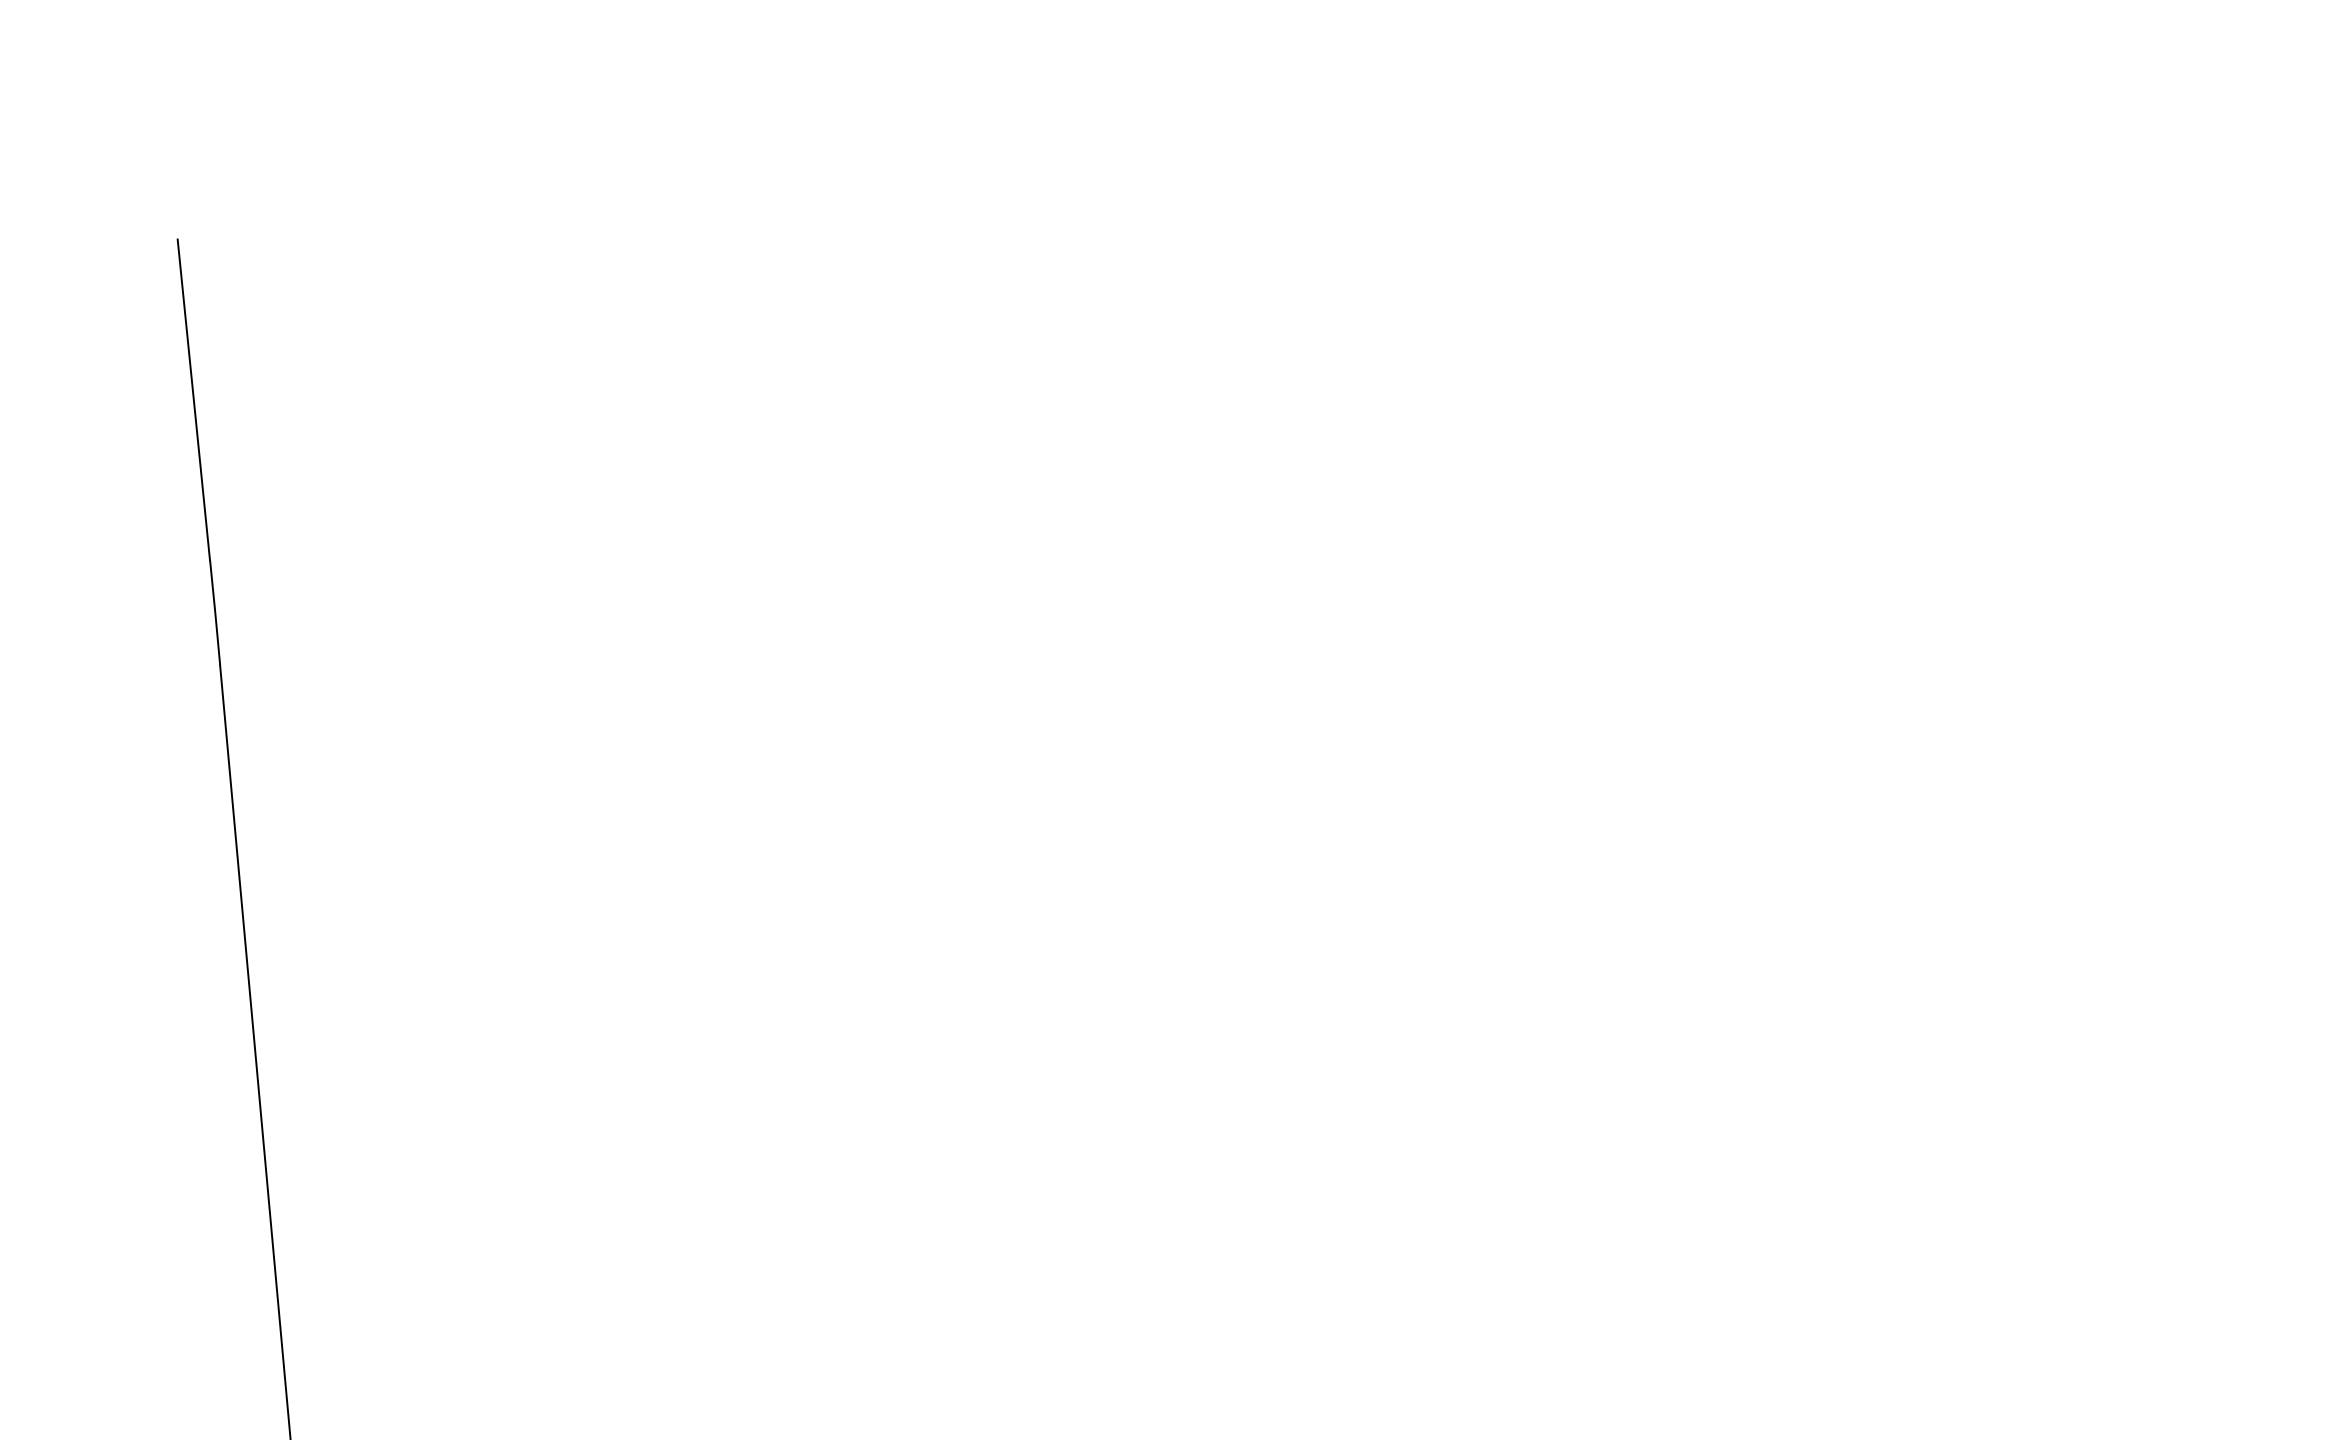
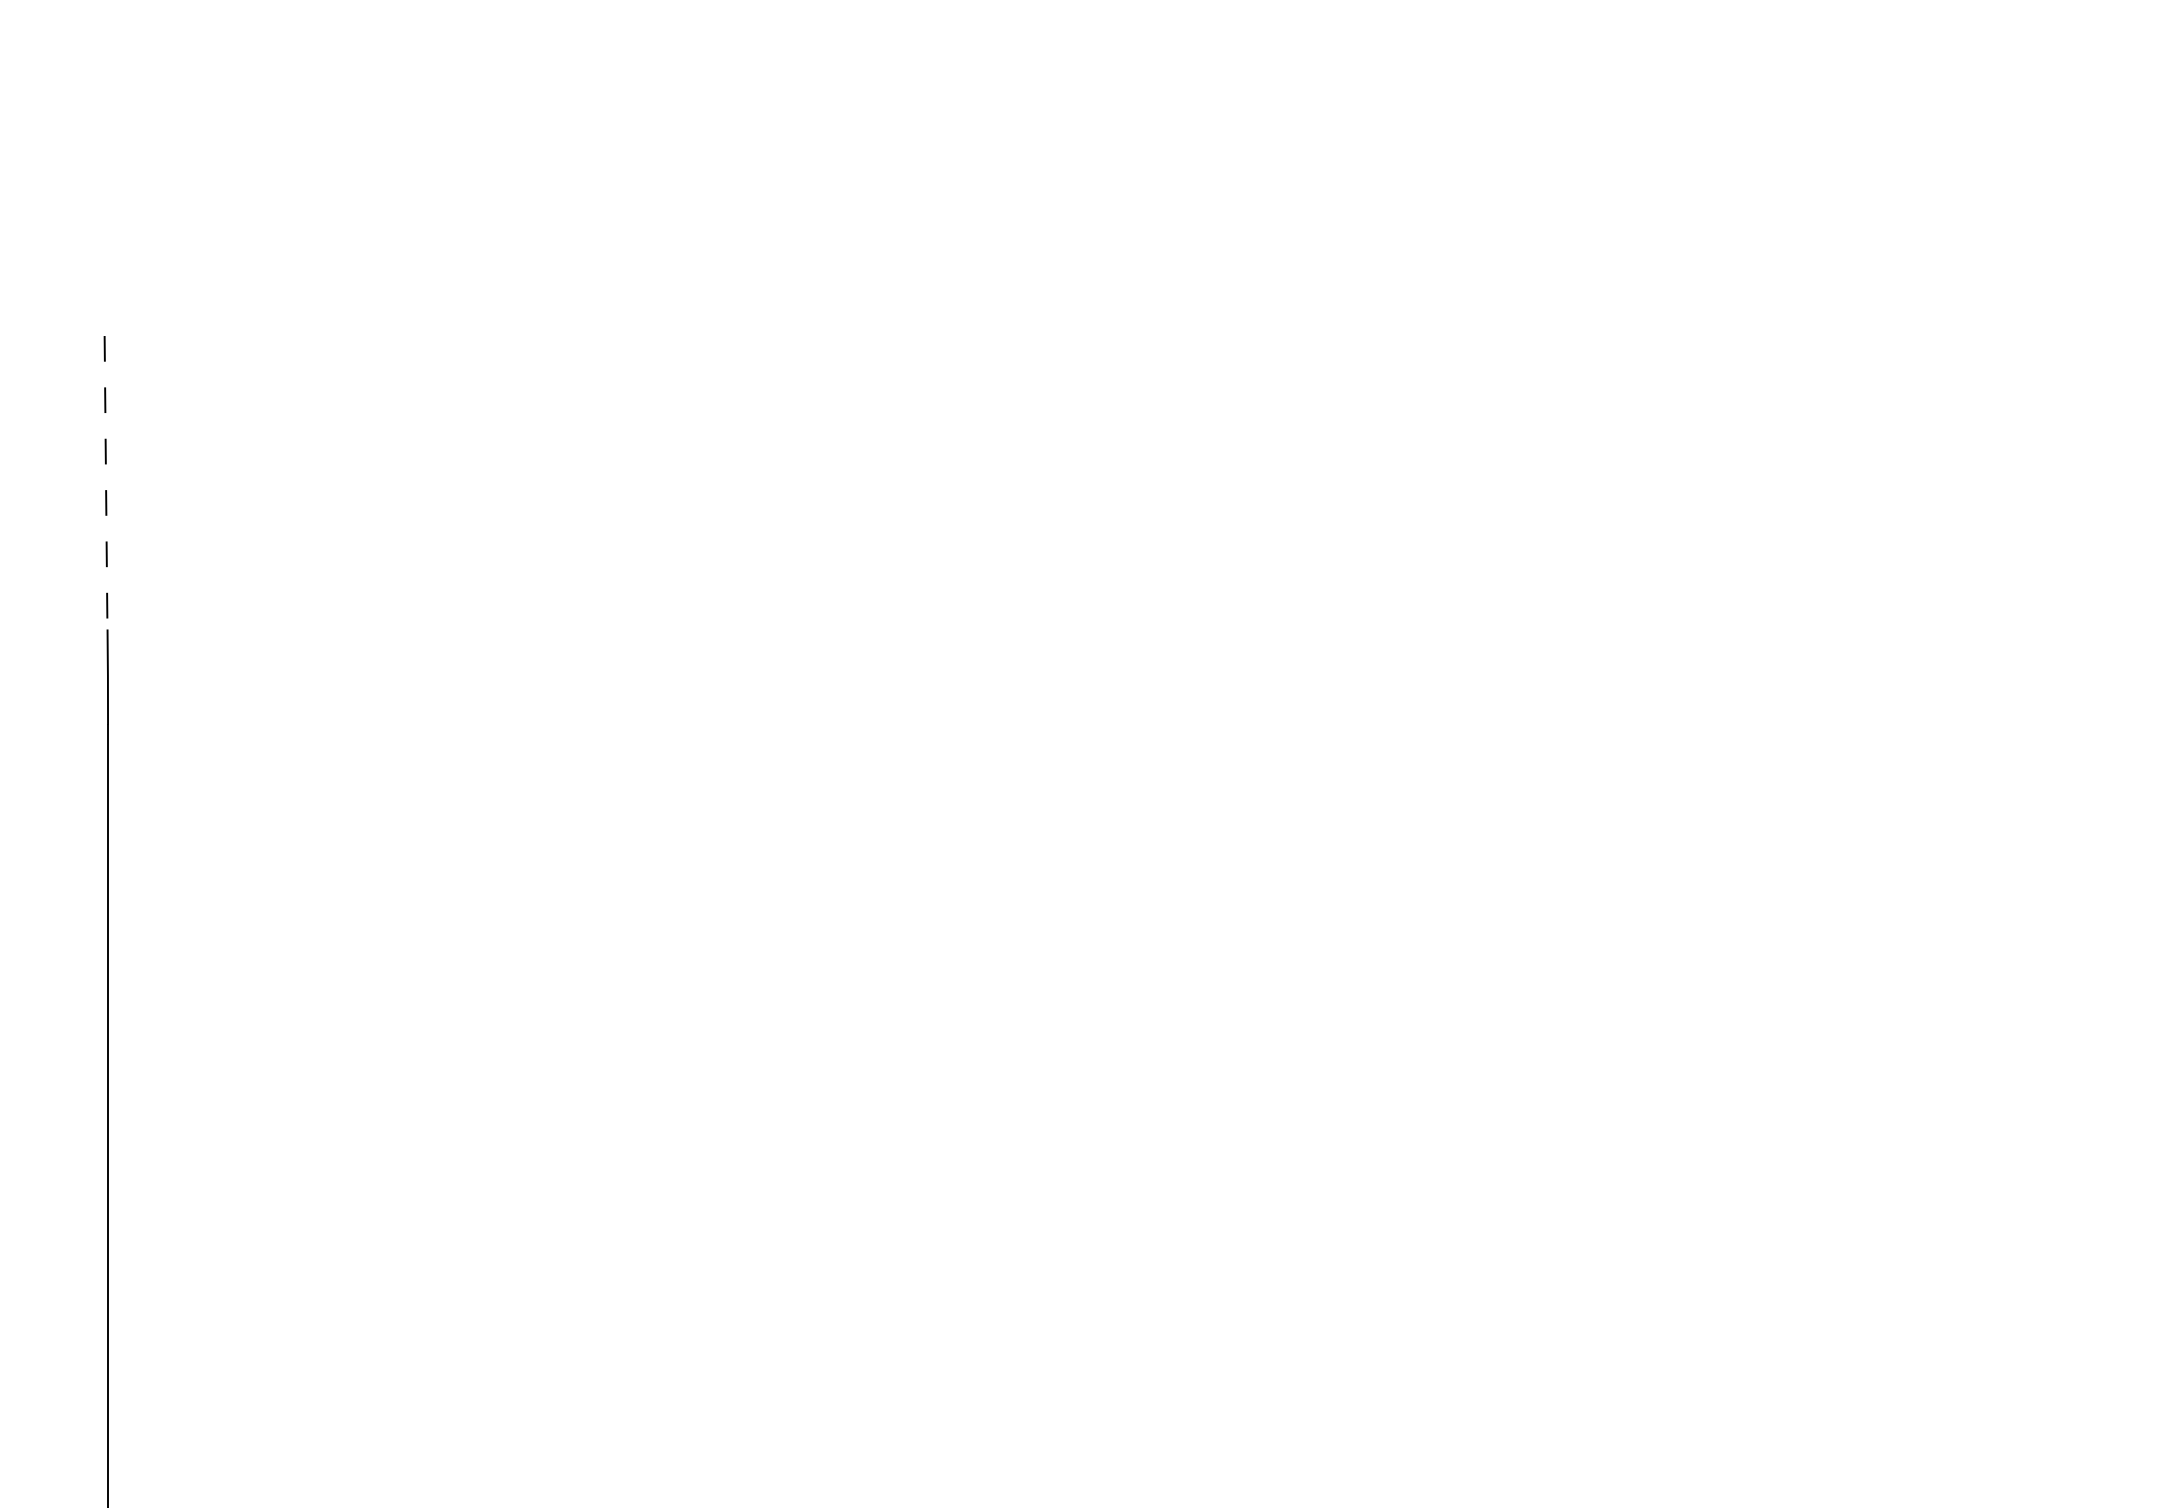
line: (194, 399) -> (106, 482), solid -> dashed

